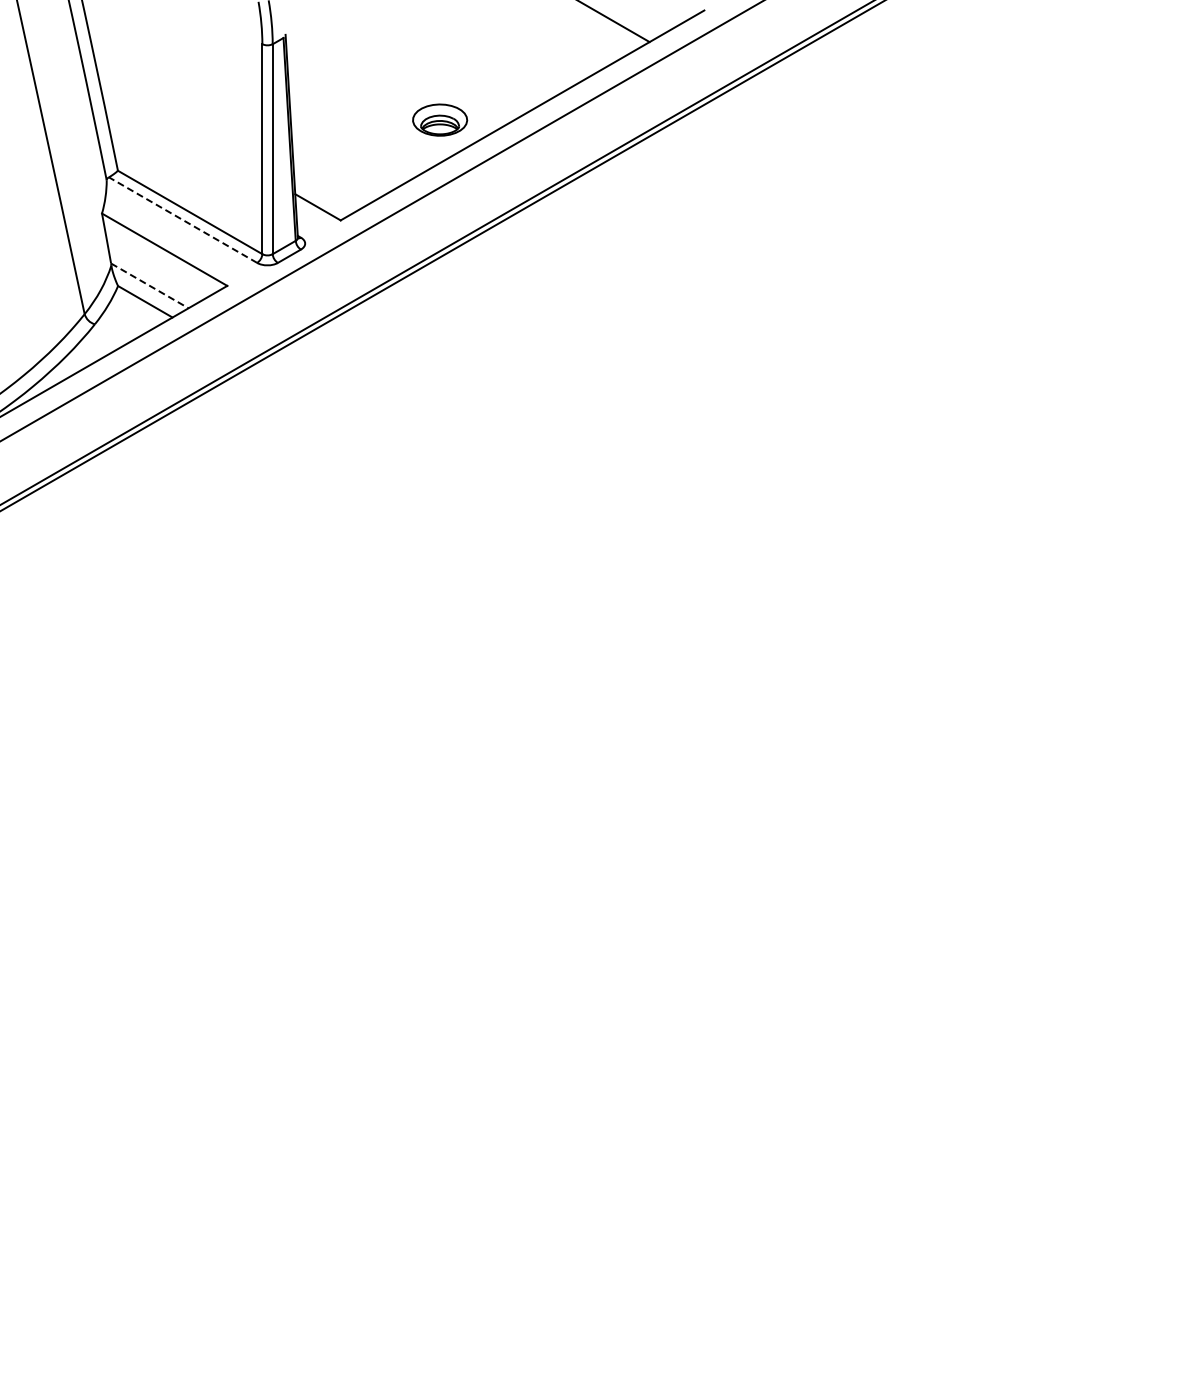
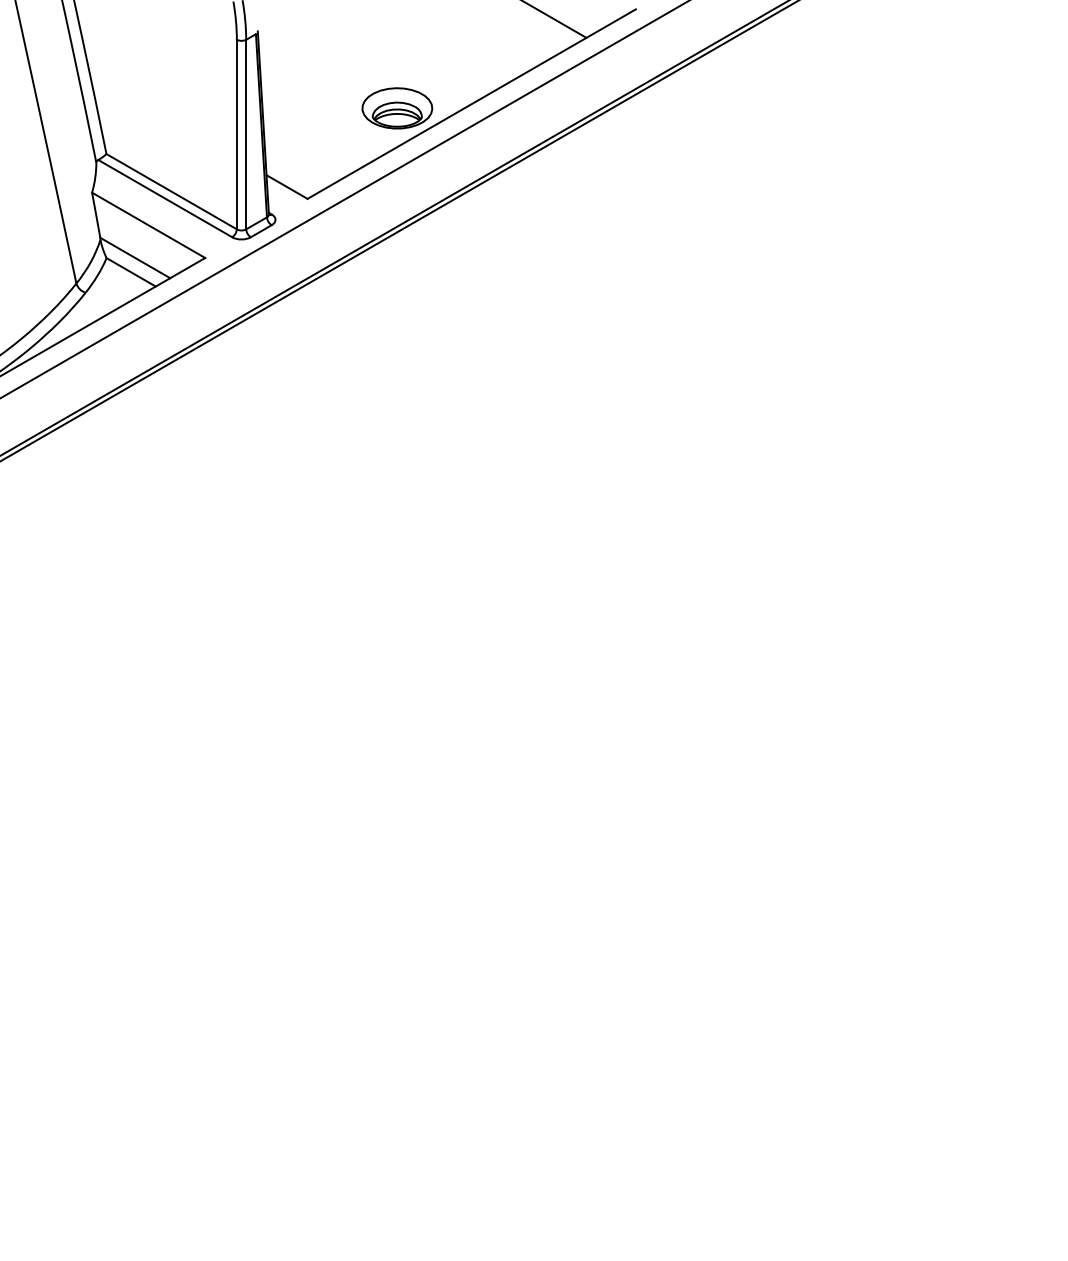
part: (439, 119) -> (396, 107), size x1.43
line: (183, 220) -> (165, 198), dashed -> solid
line: (149, 285) -> (134, 257), dashed -> solid

